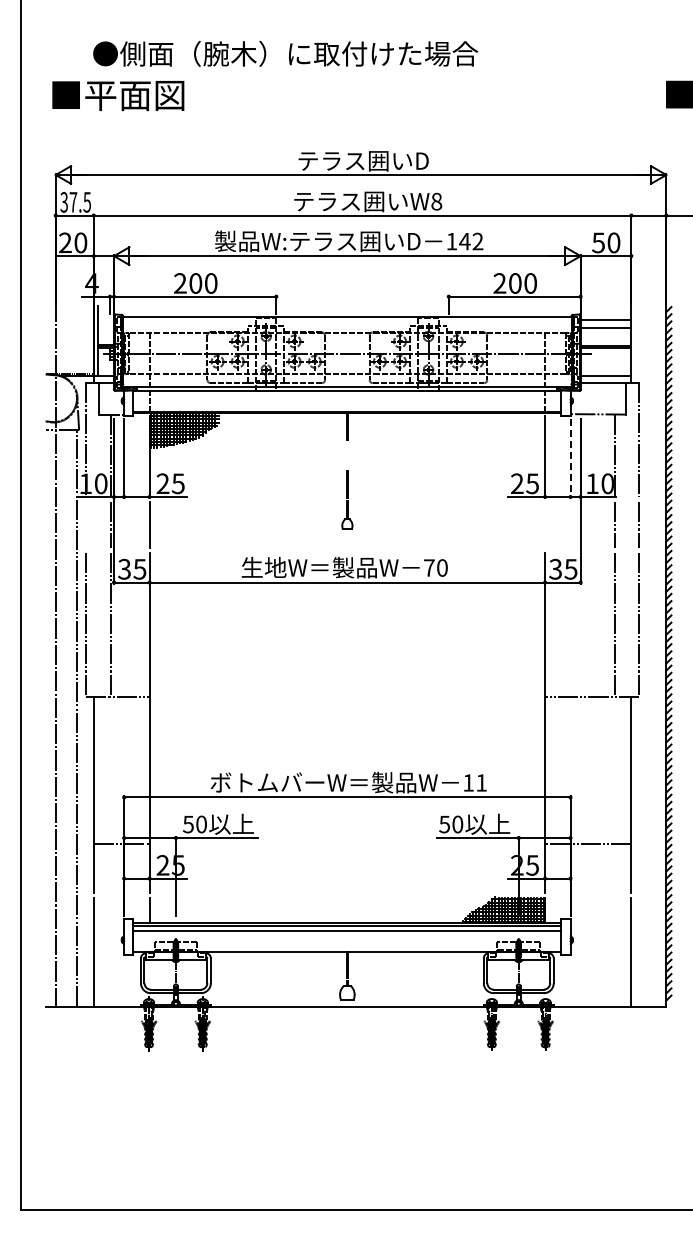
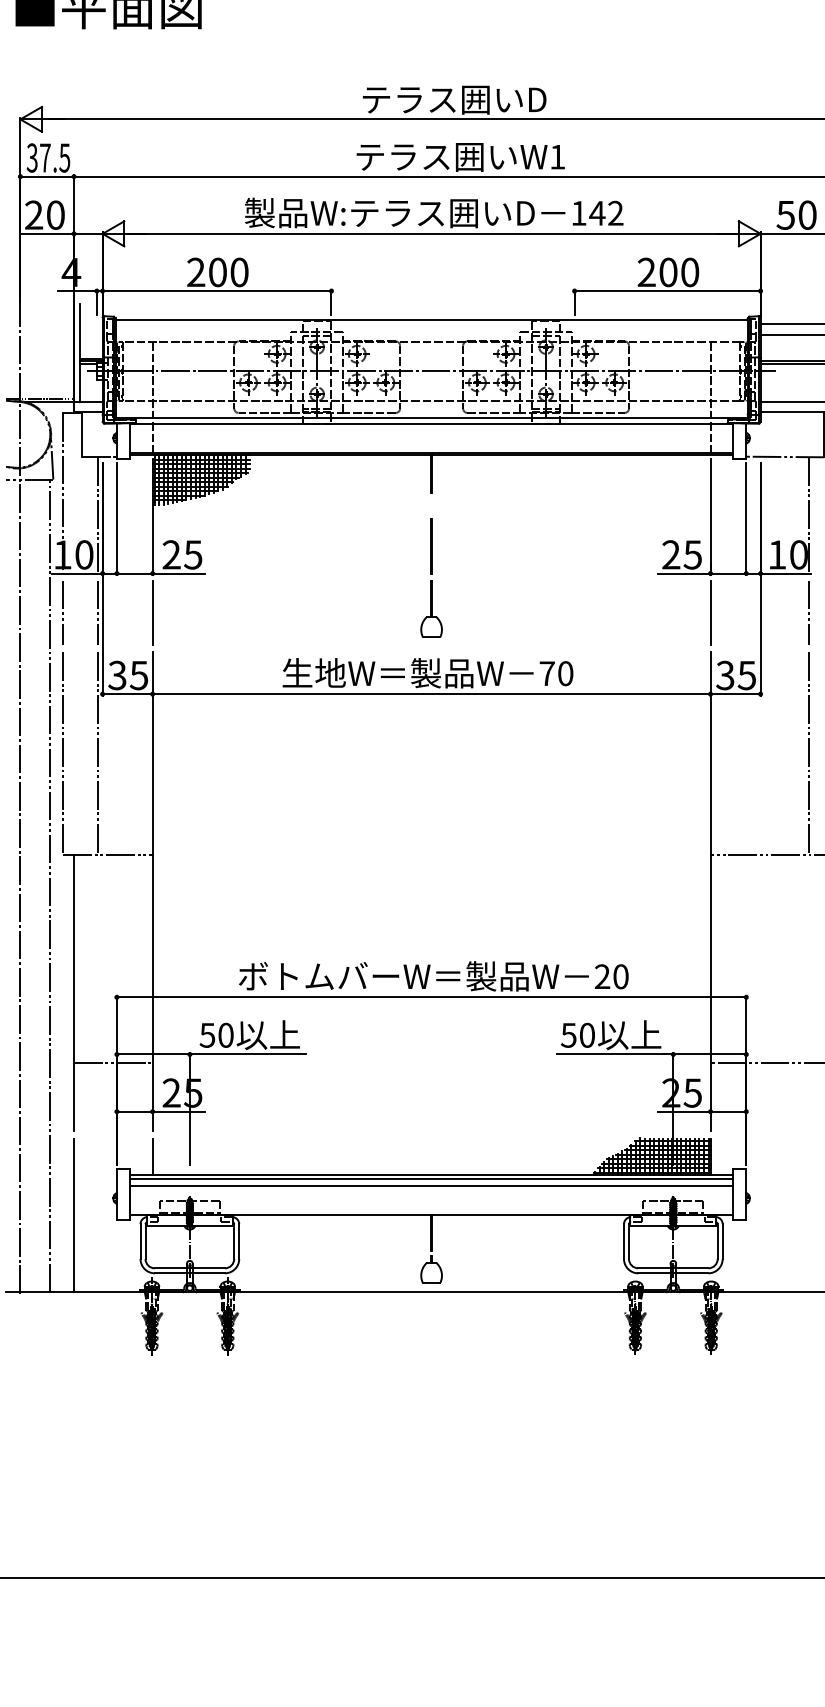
text: (436, 201) -> (557, 156), W8 -> W1
line: (570, 458) -> (746, 519), dashed -> solid
part: (347, 499) -> (431, 577), size x1.43
line: (86, 524) -> (63, 612), added
line: (545, 524) -> (711, 612), added
text: (475, 782) -> (612, 976), 11 -> 20

